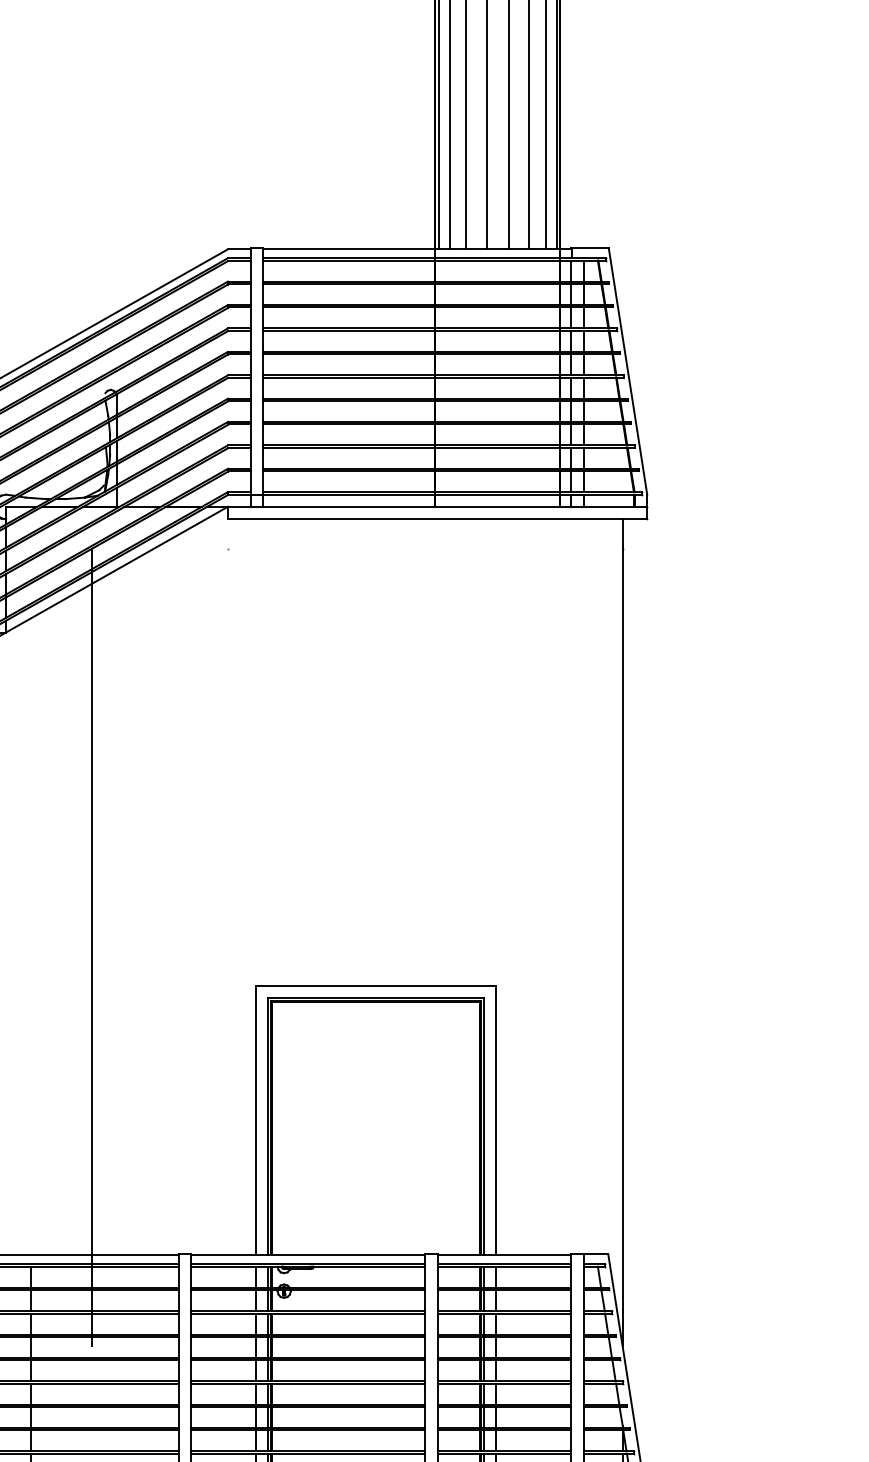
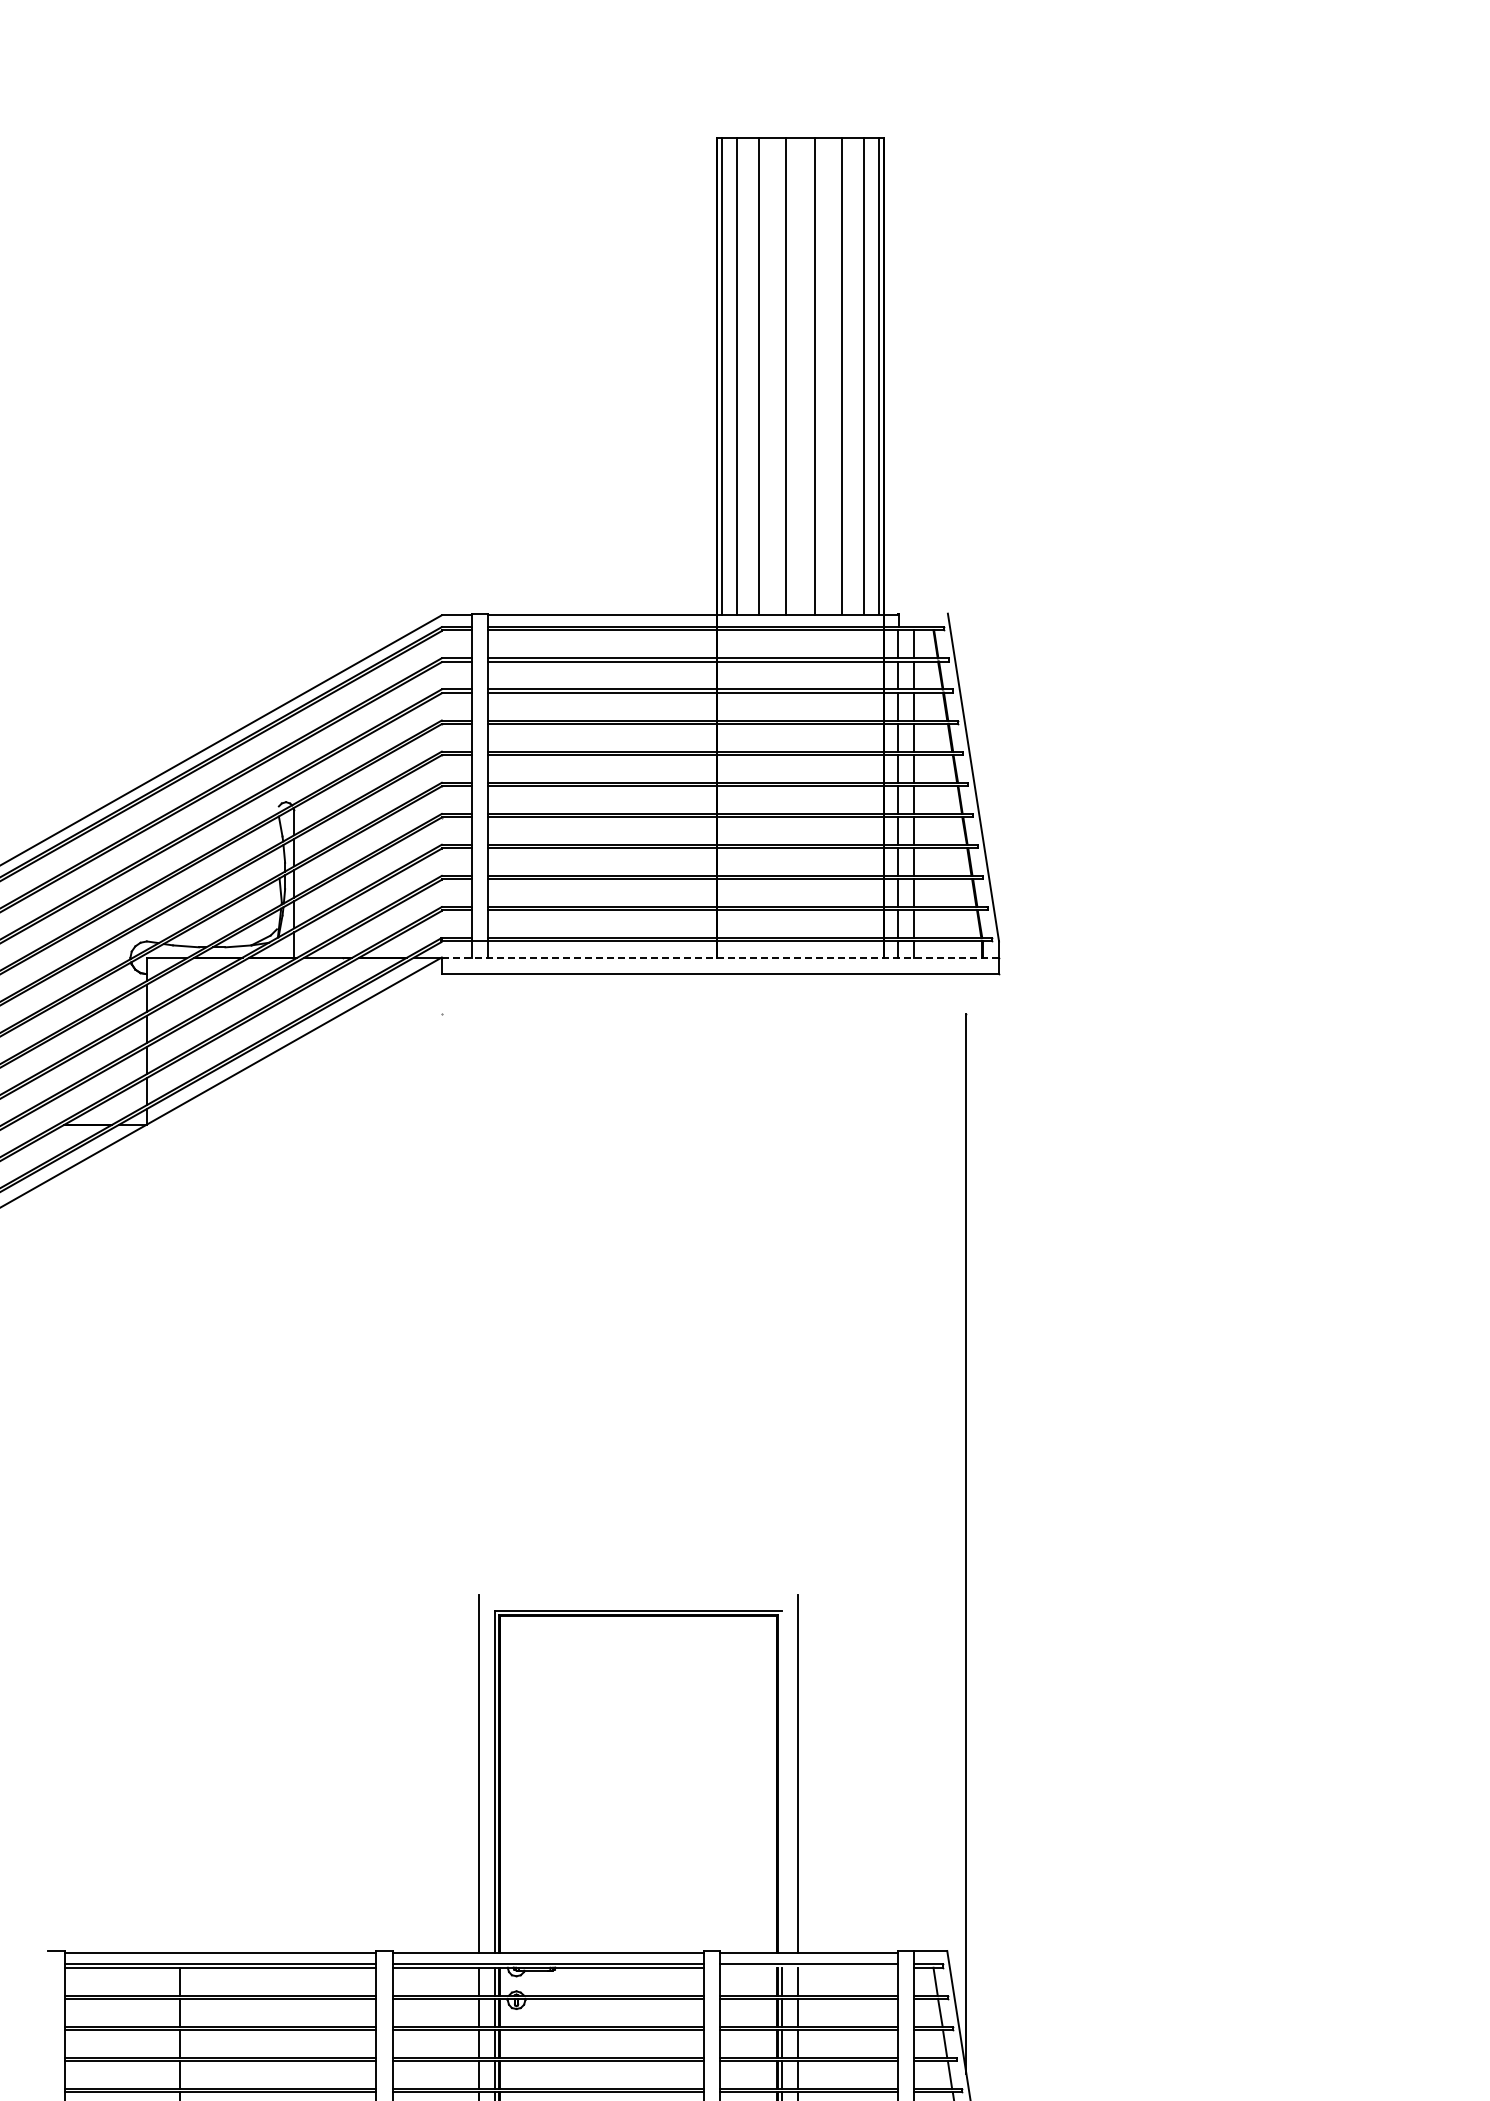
line: (589, 247) -> (922, 613), removed
line: (437, 506) -> (720, 957), solid -> dashed
line: (622, 533) -> (966, 993), removed
line: (92, 947) -> (261, 1543), removed
line: (375, 985) -> (638, 1594), removed
line: (483, 1126) -> (781, 1781), removed
line: (504, 1266) -> (809, 1967), removed

